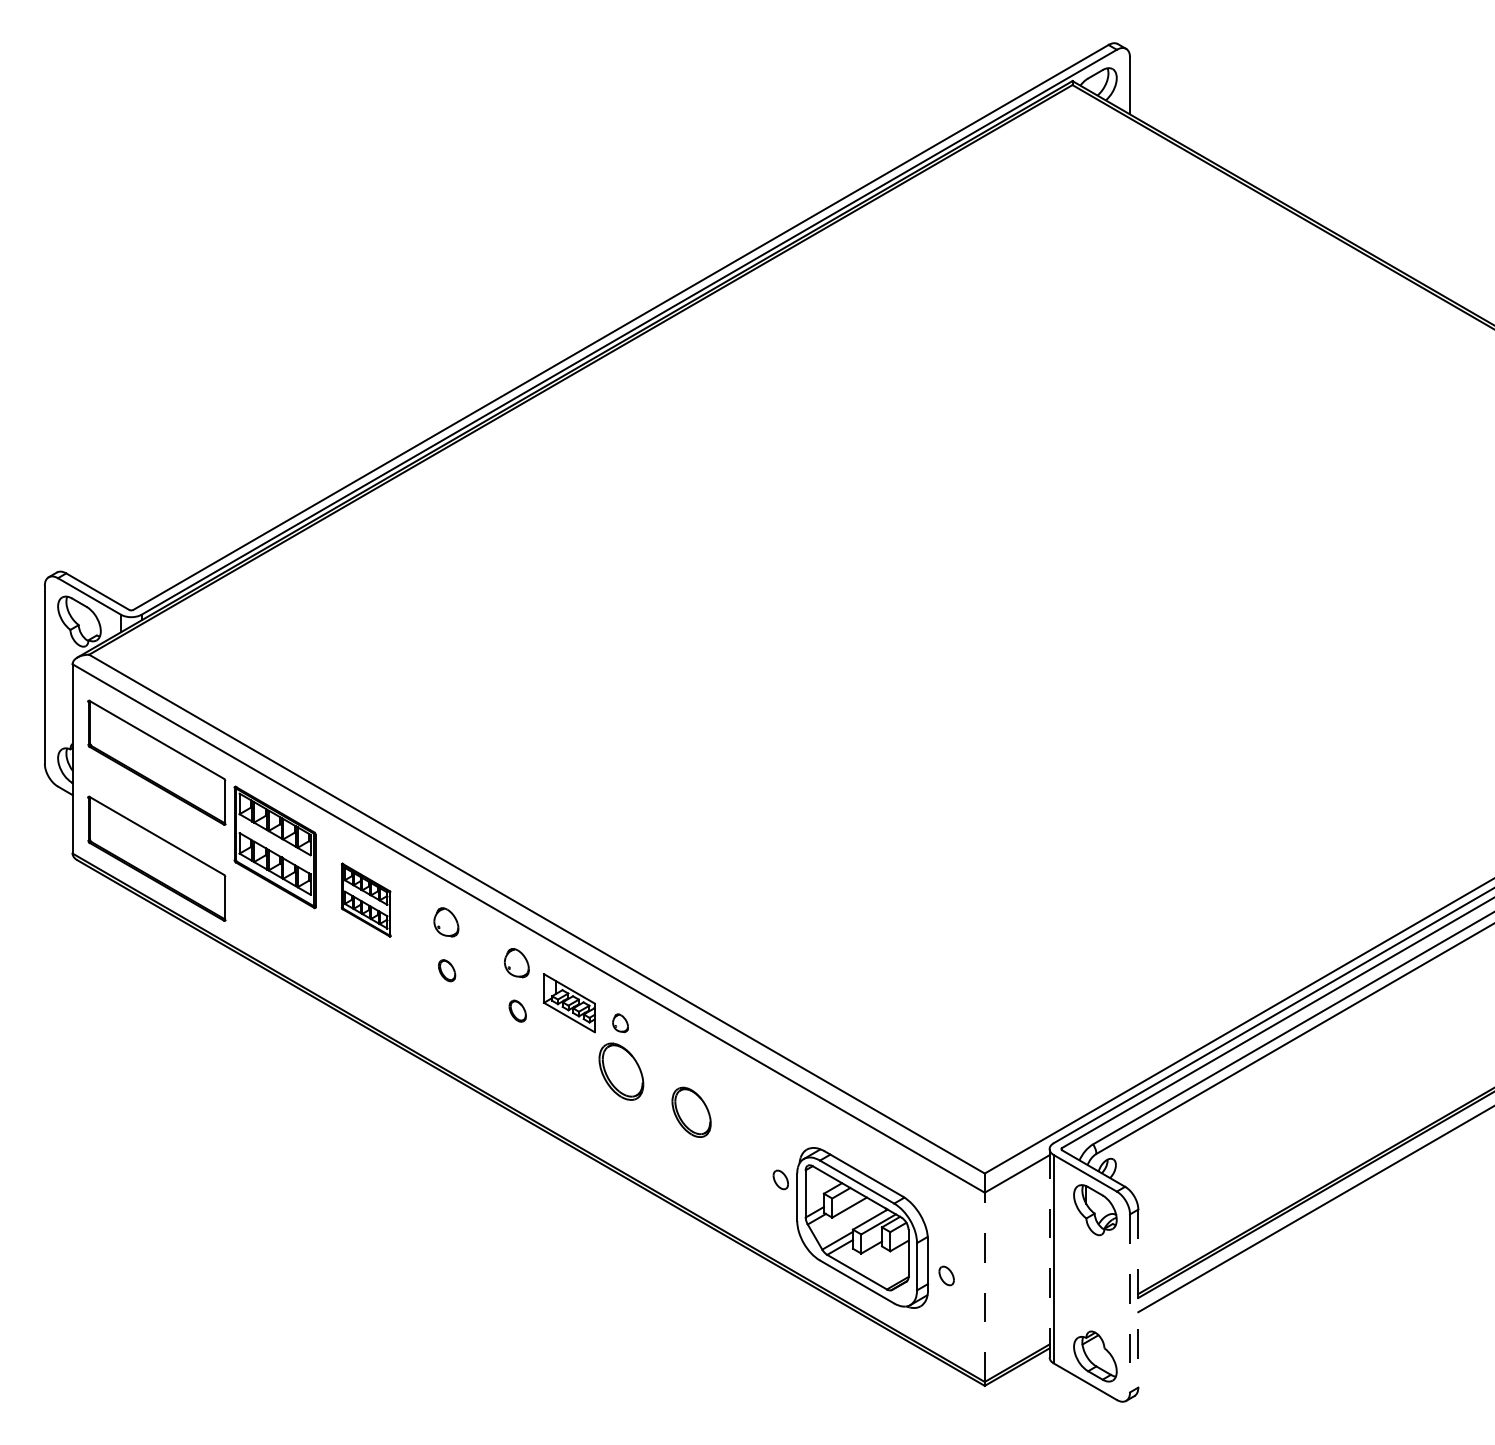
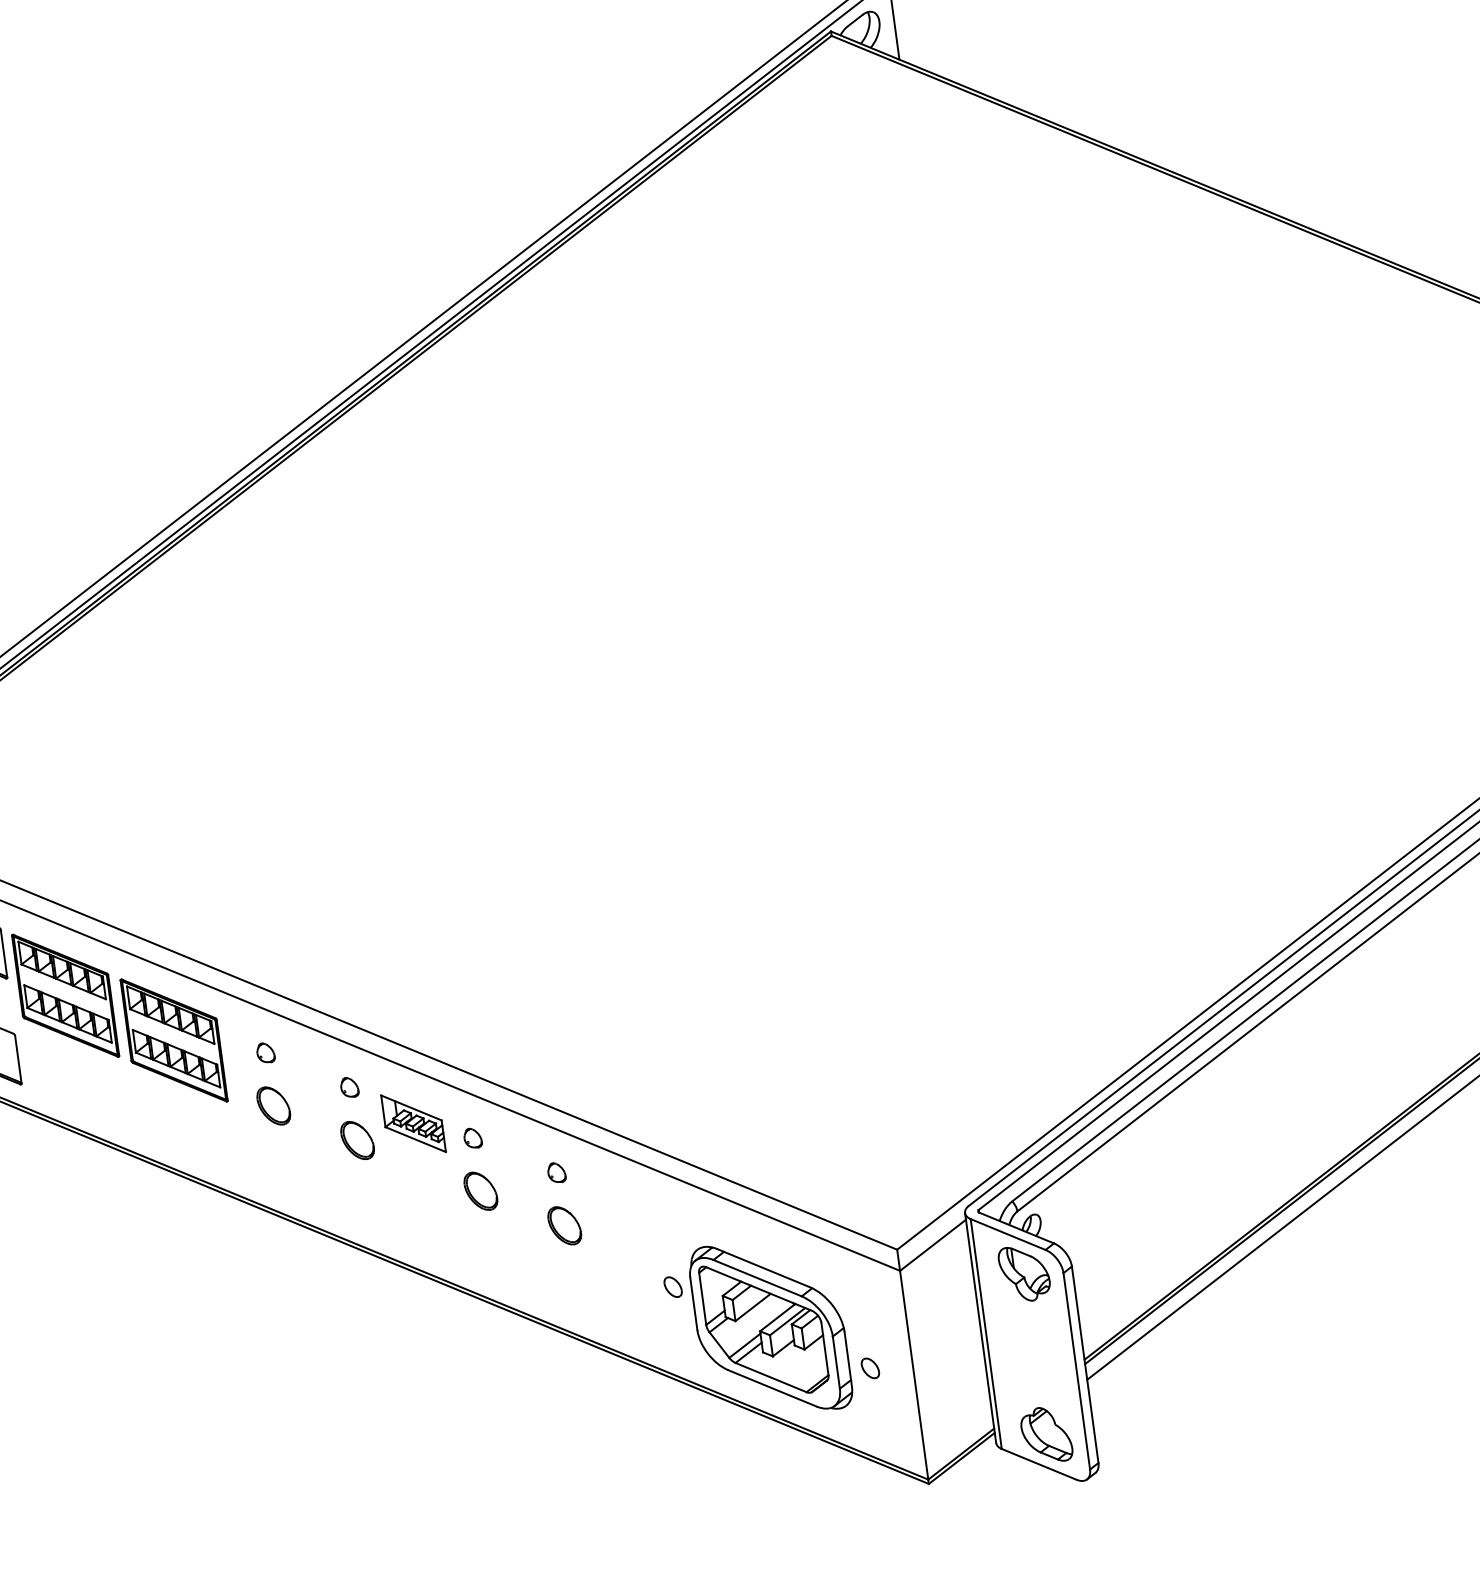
part: (365, 899) -> (173, 1039), size x1.67
part: (446, 922) -> (265, 1053), size x0.62
part: (516, 963) -> (349, 1087), size x0.62
part: (446, 970) -> (273, 1106), size x1.67
part: (517, 1010) -> (357, 1139), size x1.67
part: (690, 1063) -> (556, 1172), added
part: (620, 1070) -> (479, 1190), size x0.62
part: (691, 1111) -> (564, 1225), size x0.71
line: (1049, 1252) -> (980, 1327), dashed -> solid
line: (984, 1287) -> (913, 1375), dashed -> solid
line: (1138, 1299) -> (1085, 1365), dashed -> solid
line: (1130, 1303) -> (1077, 1371), dashed -> solid

